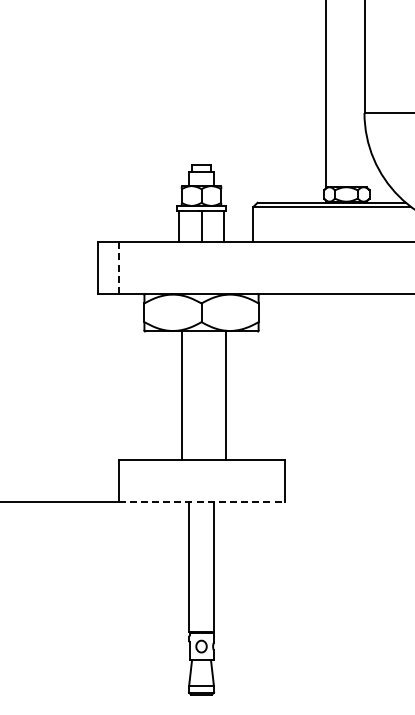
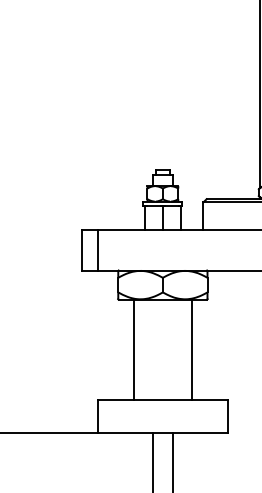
line: (118, 268) -> (98, 250), dashed -> solid
line: (182, 395) -> (133, 349), moved
line: (225, 395) -> (191, 349), moved
line: (202, 501) -> (163, 432), dashed -> solid

